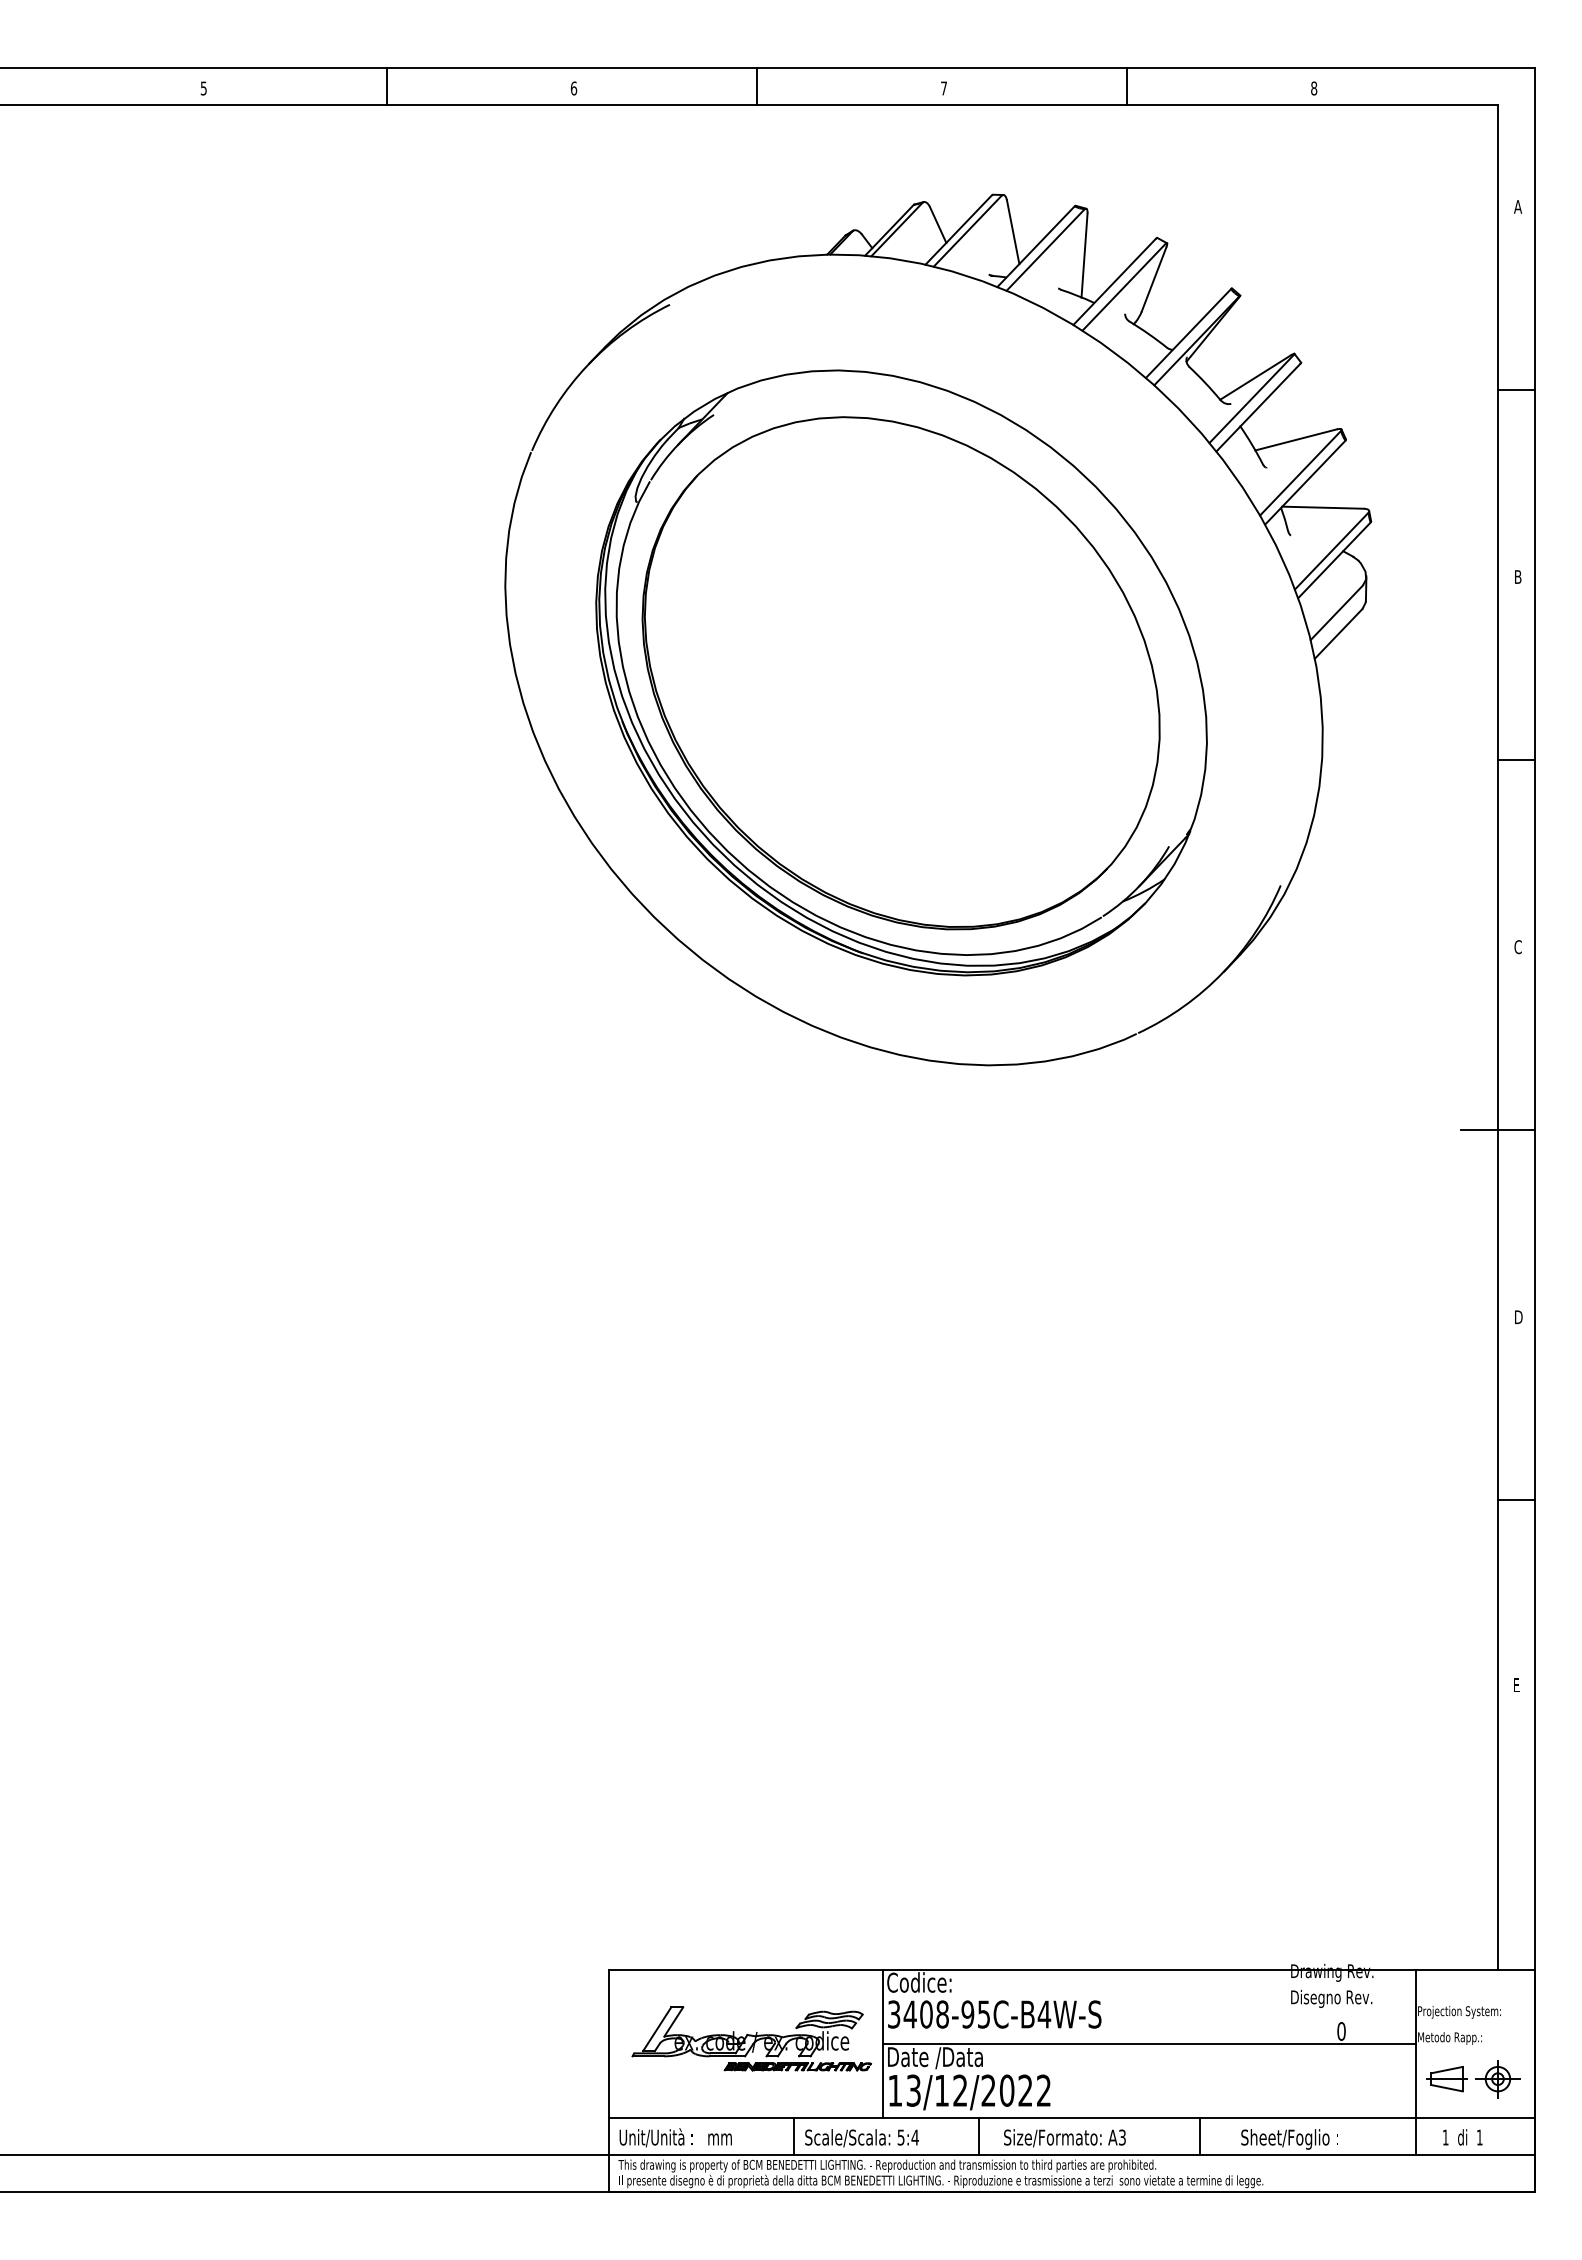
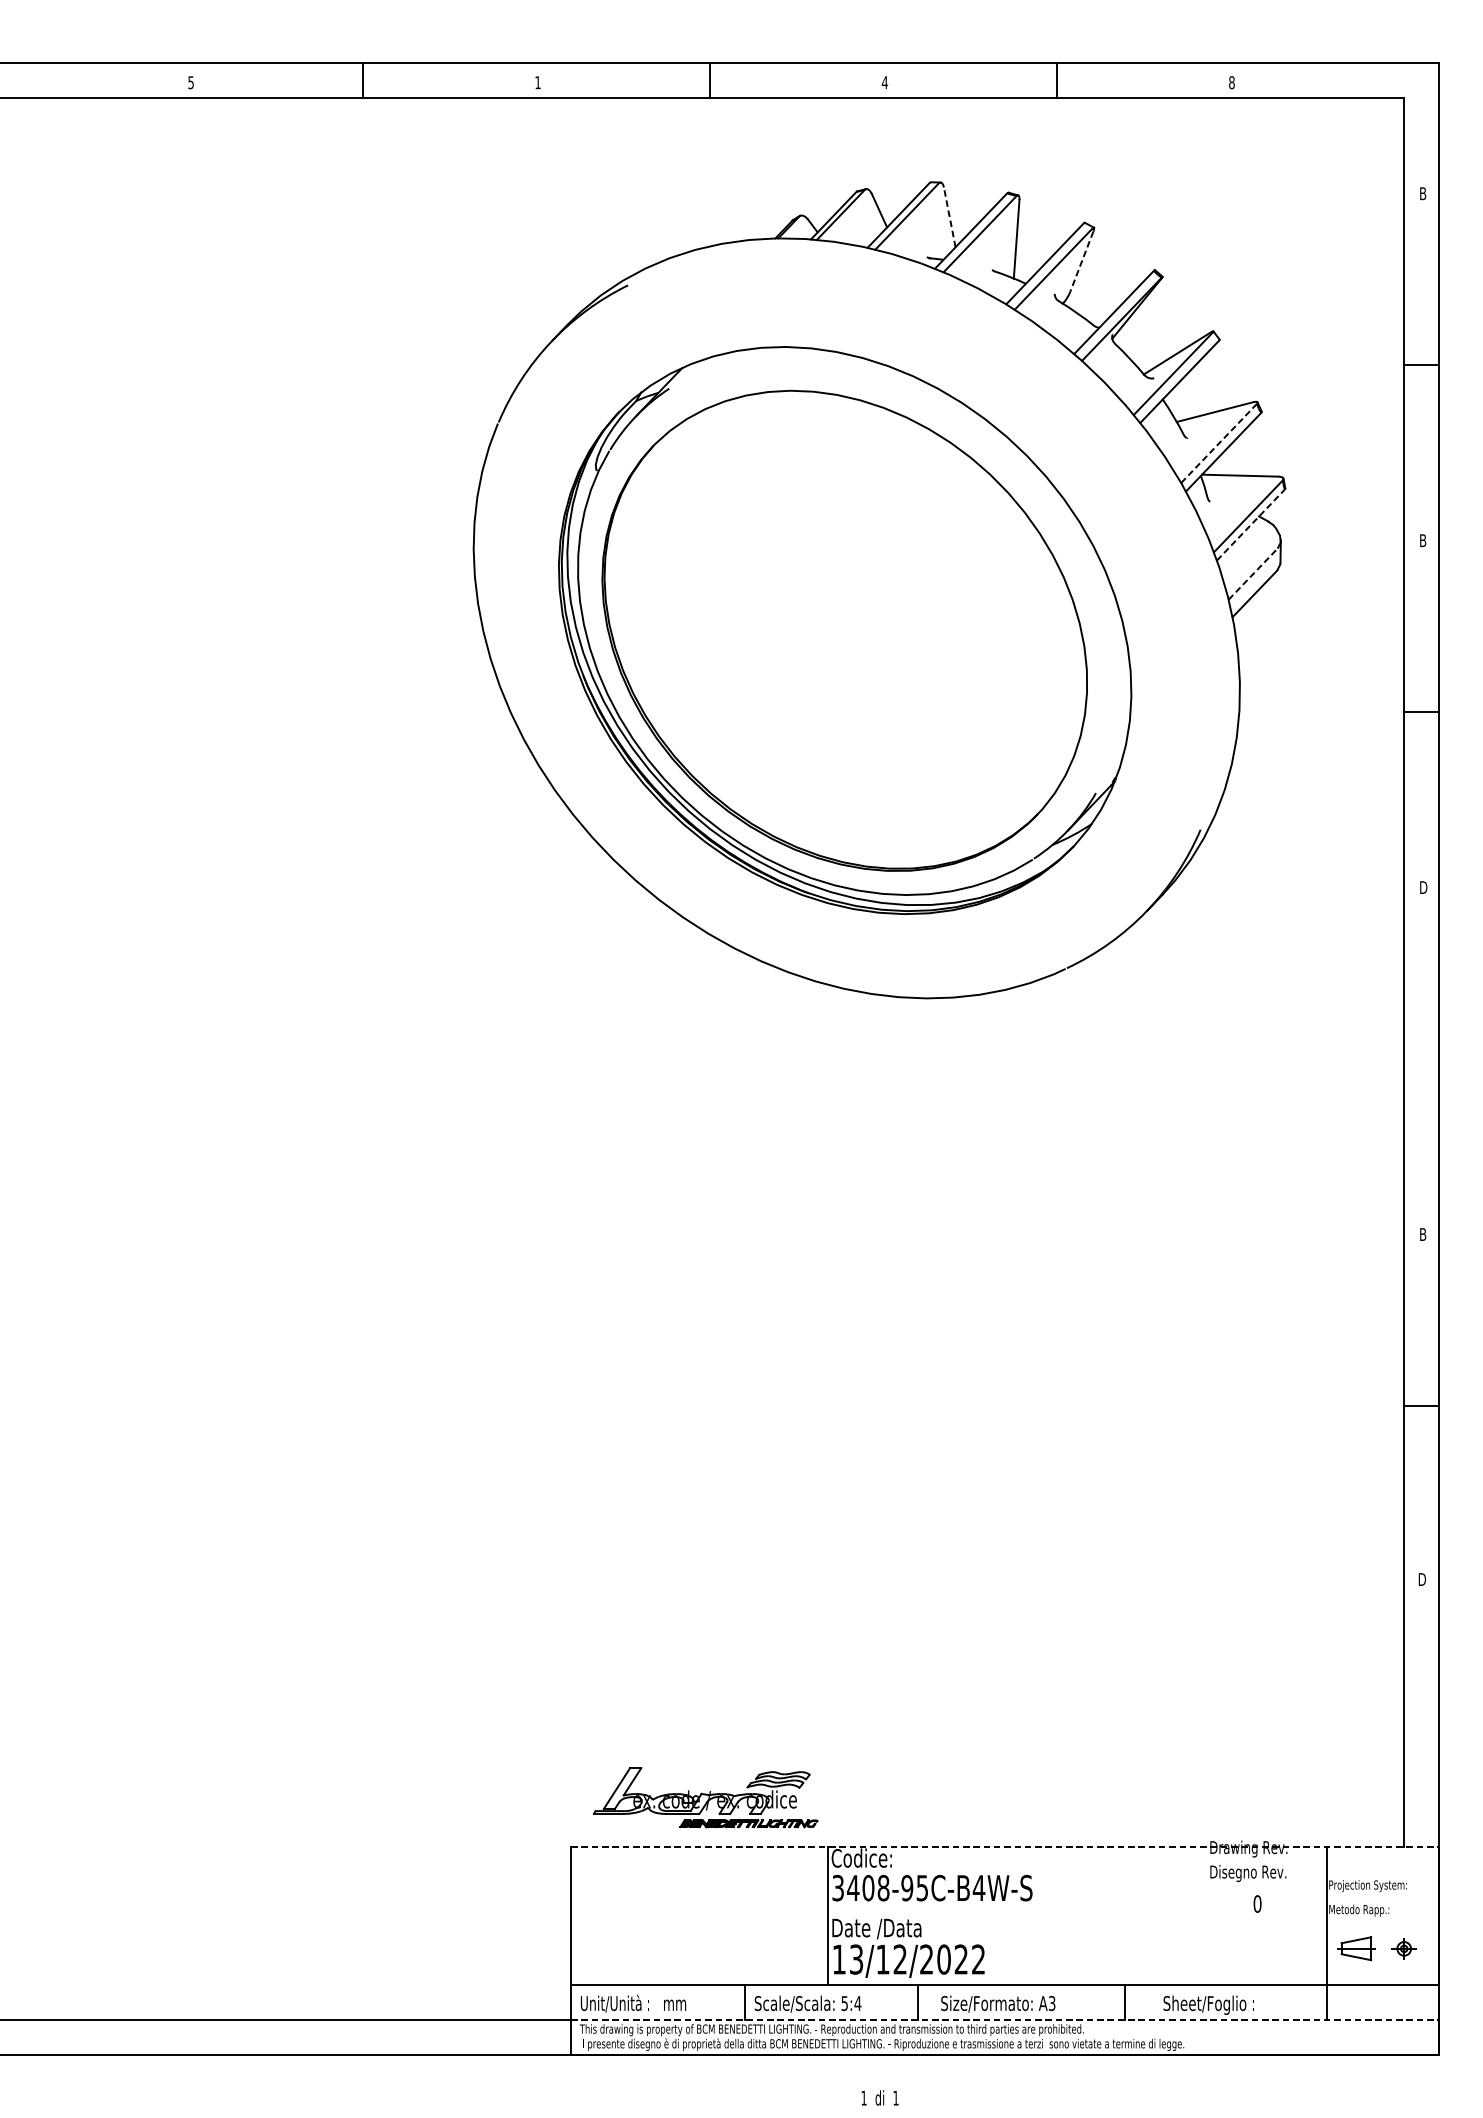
text: (573, 88) -> (537, 82), 6 -> 1
text: (943, 88) -> (884, 82), 7 -> 4
text: (1518, 206) -> (1423, 193), A -> B
line: (1013, 232) -> (950, 217), solid -> dashed
line: (1153, 279) -> (1081, 261), solid -> dashed
line: (1300, 473) -> (1219, 443), solid -> dashed
line: (1334, 560) -> (1250, 525), solid -> dashed
line: (1336, 612) -> (1252, 573), solid -> dashed
text: (1518, 947) -> (1423, 887), C -> D
line: (1497, 1130) -> (1403, 1059), removed
text: (1519, 1317) -> (1424, 1234), D -> B
text: (1517, 1685) -> (1422, 1579), E -> D
line: (1071, 1970) -> (1004, 1846), solid -> dashed
part: (751, 2038) -> (705, 1797), moved
line: (1149, 2044) -> (1077, 1916), removed
part: (1497, 2079) -> (1403, 1949), size x0.6
text: (1462, 2137) -> (879, 2098), moved
line: (1071, 2155) -> (1004, 2020), solid -> dashed

